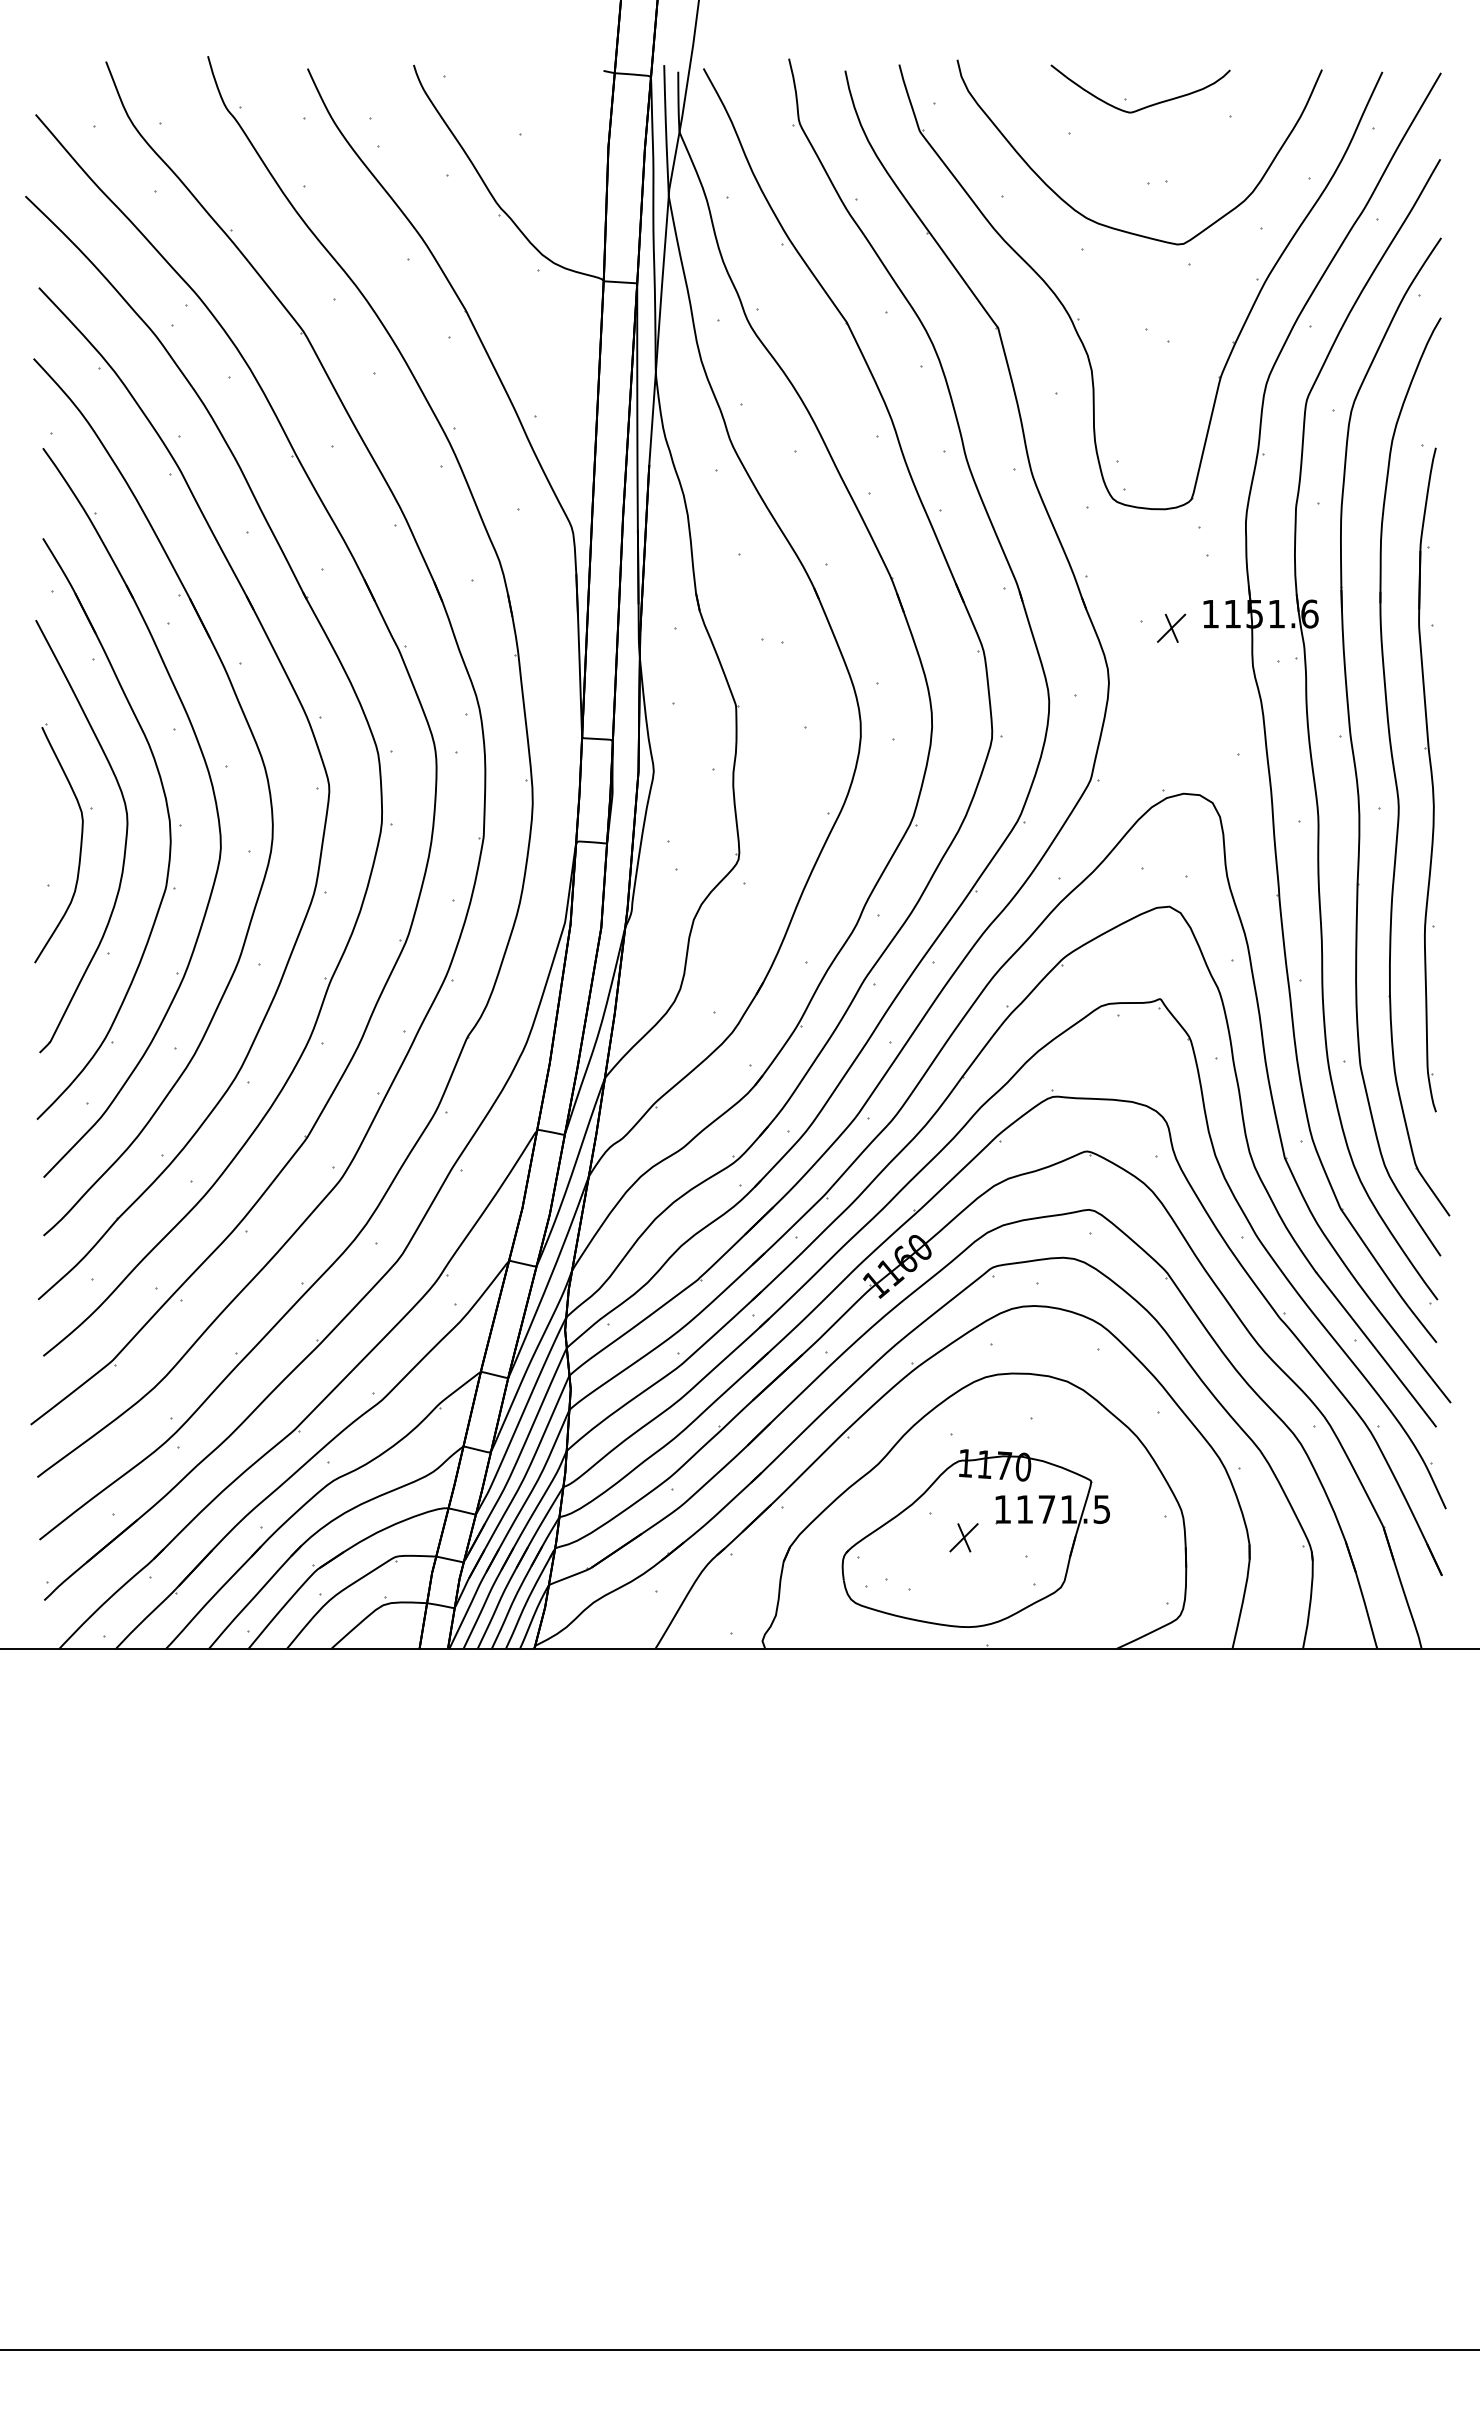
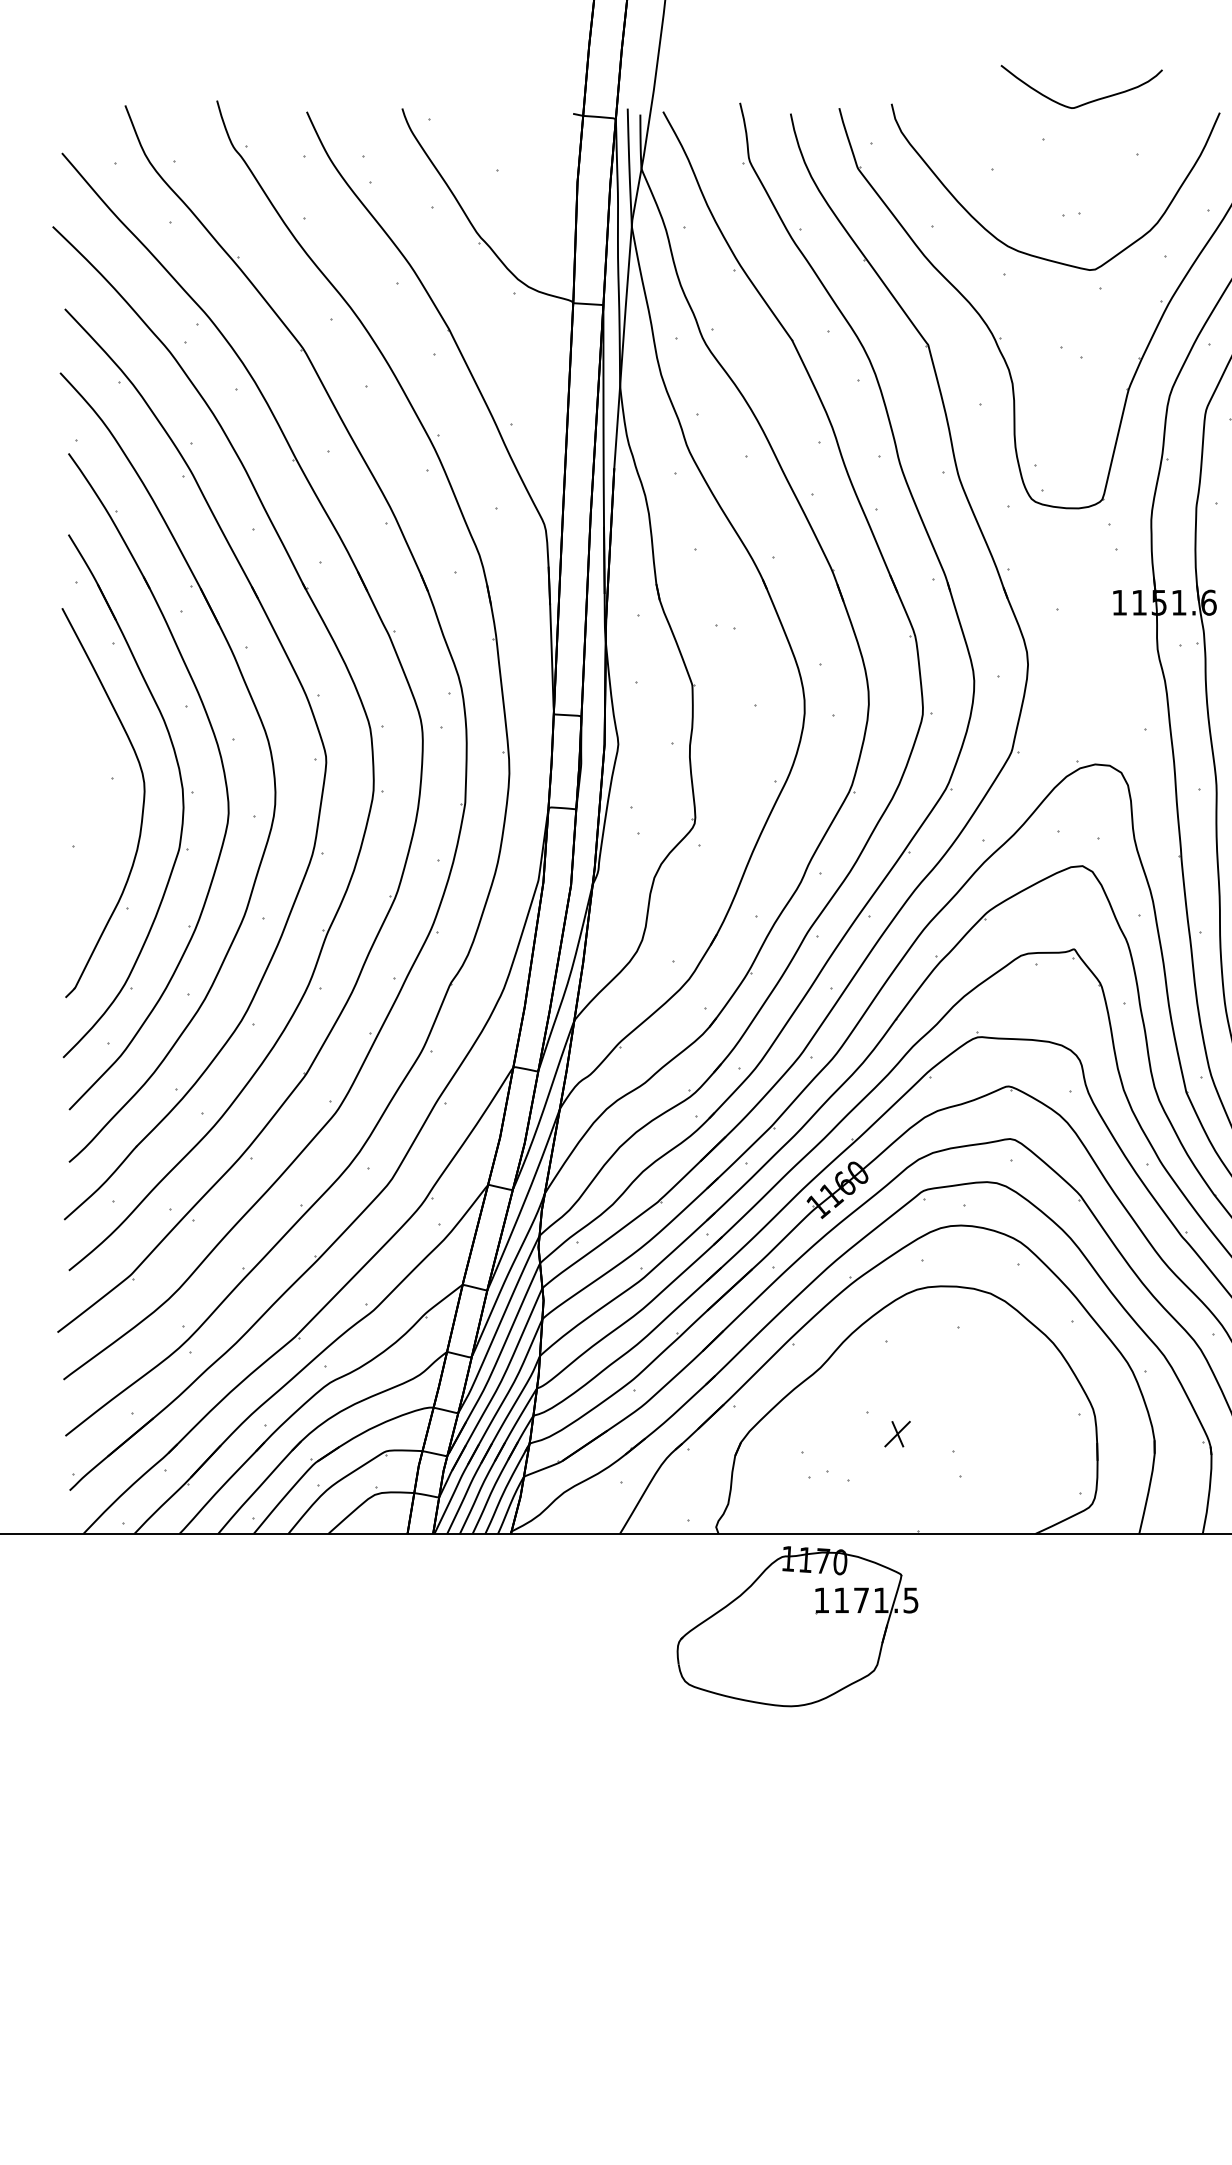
curve: (1147, 105) -> (1087, 101), moved
part: (1171, 627) -> (1084, 614), removed
part: (80, 843) -> (102, 809), removed
part: (975, 1538) -> (797, 1626), moved

